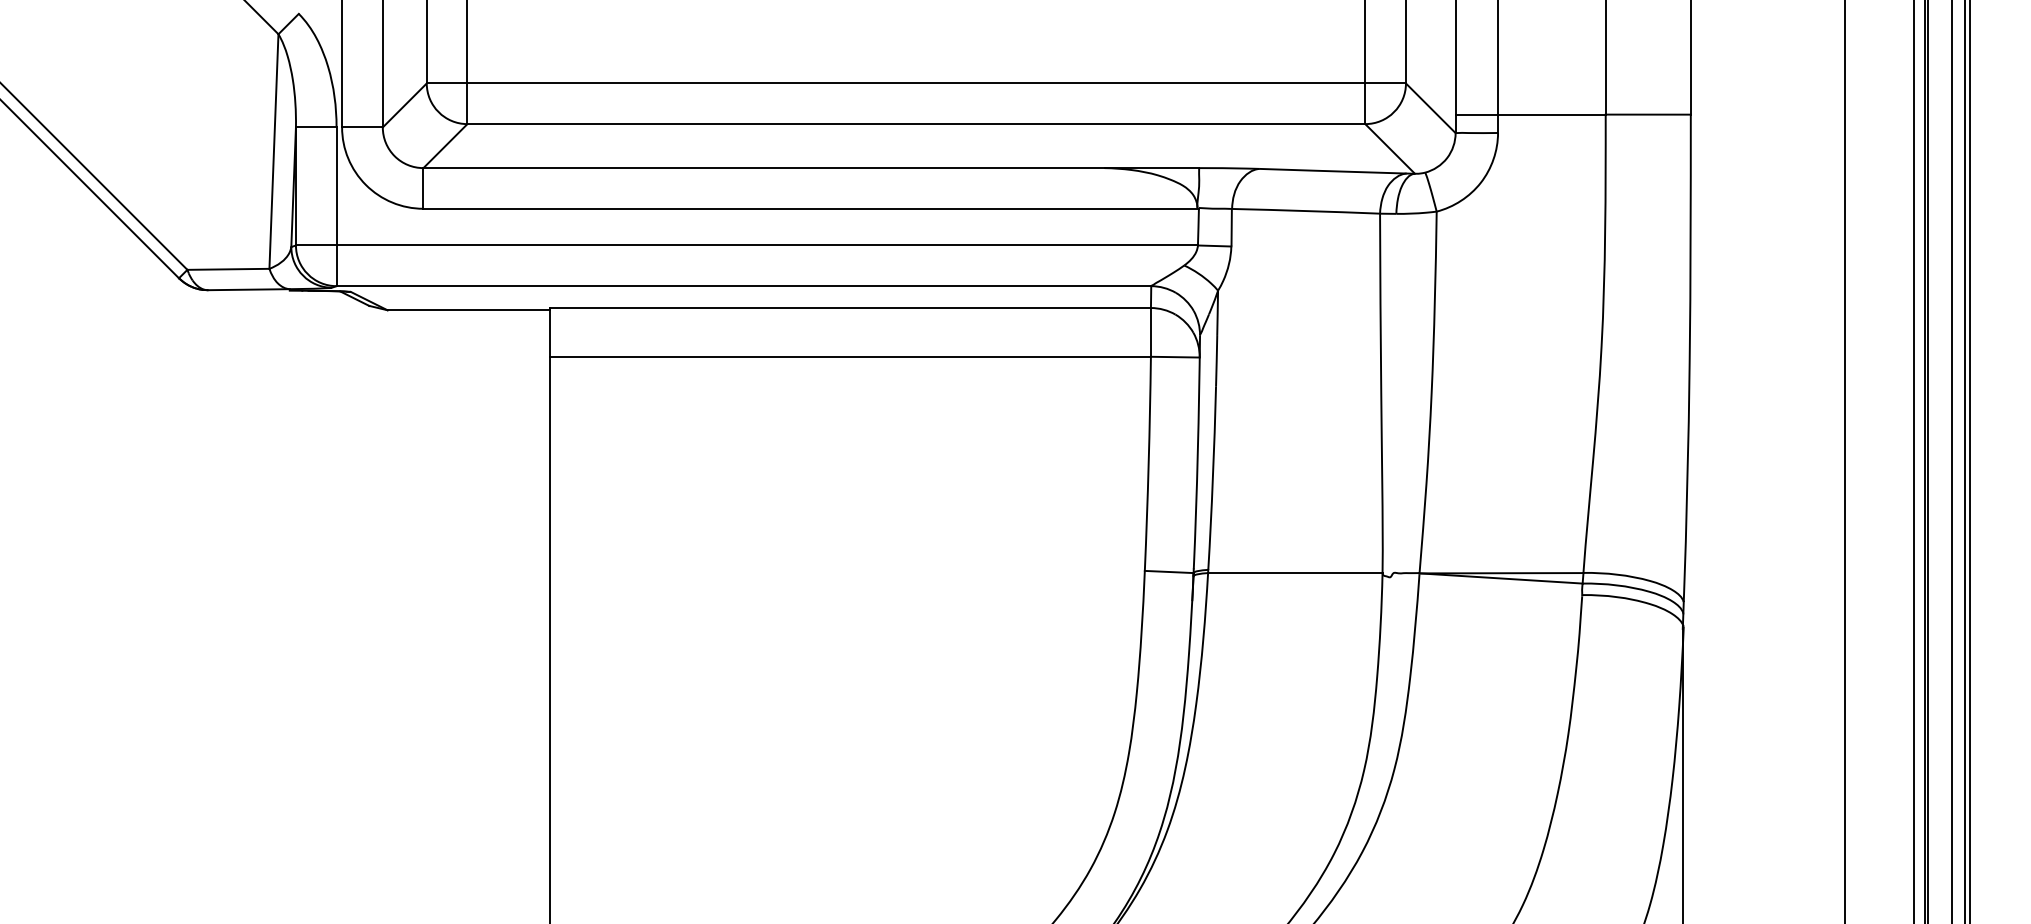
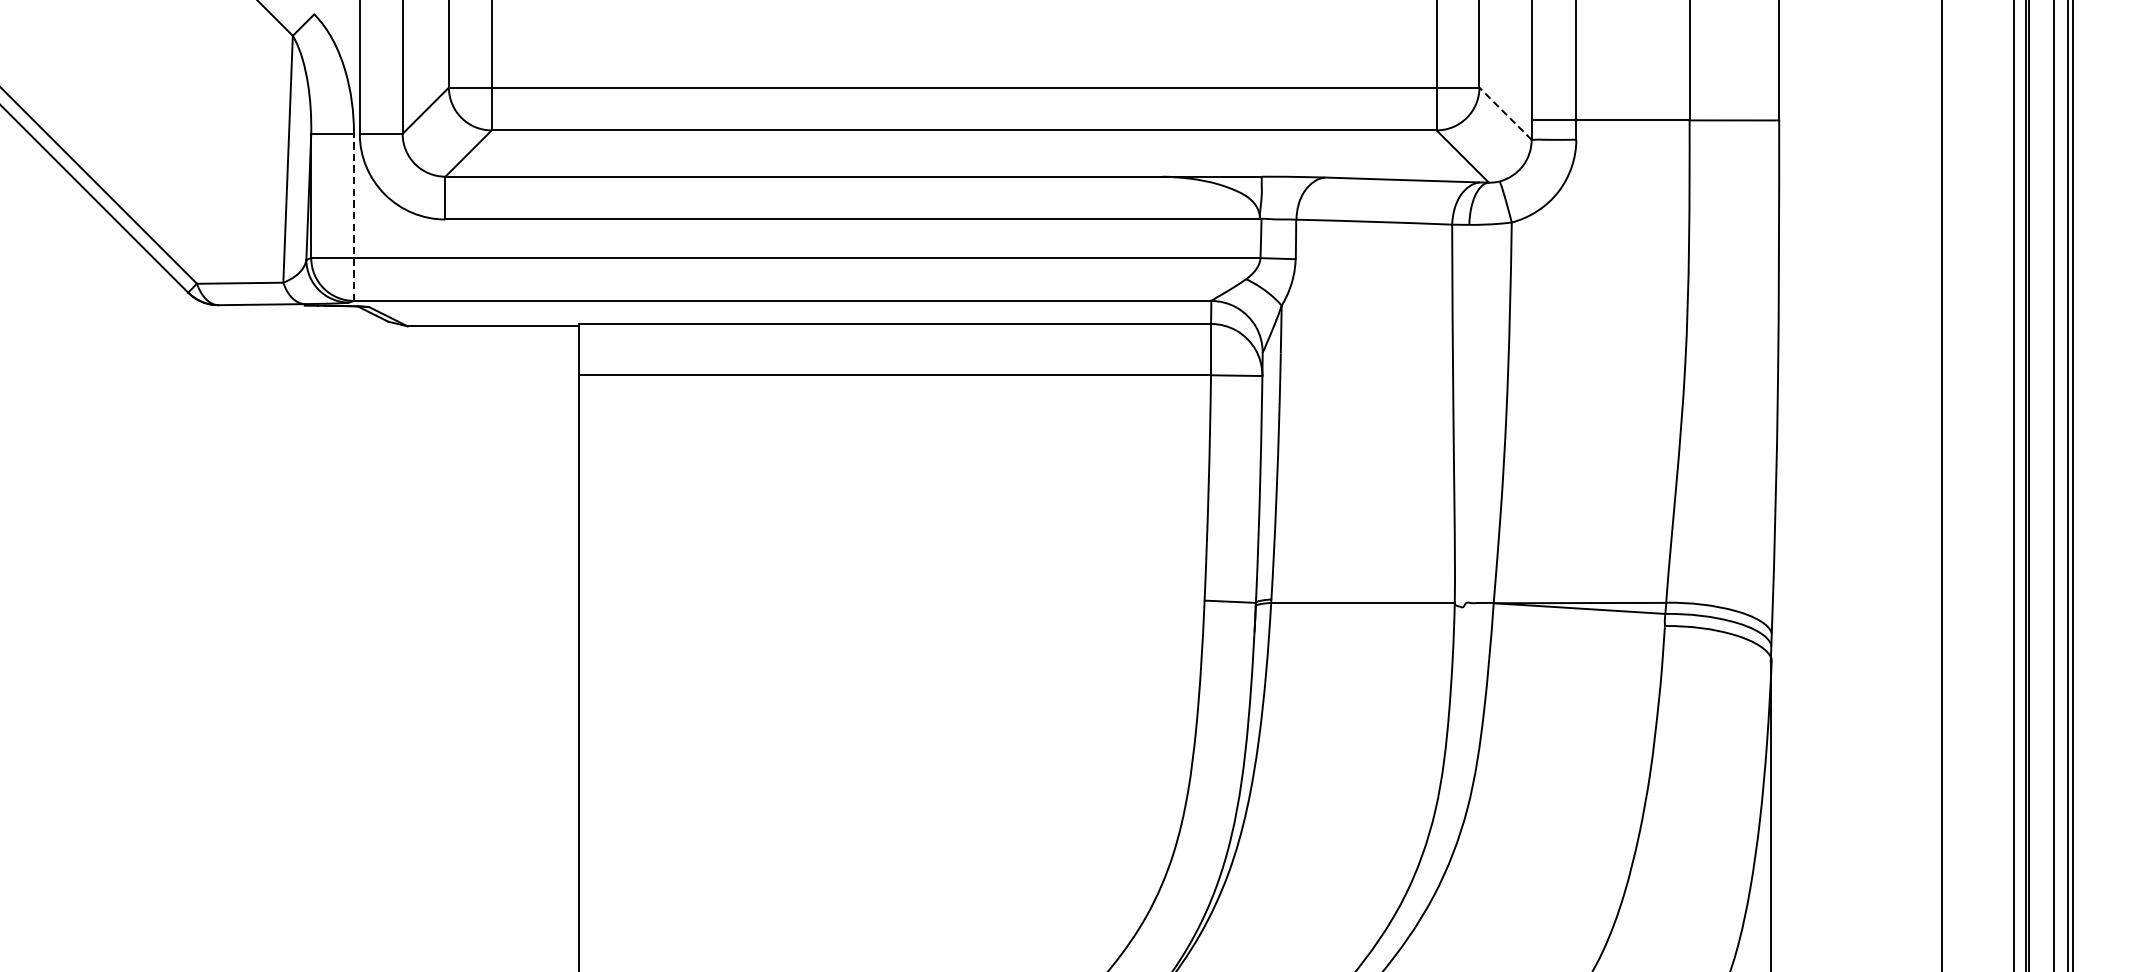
line: (1430, 107) -> (1505, 112), solid -> dashed
line: (336, 206) -> (353, 217), solid -> dashed

